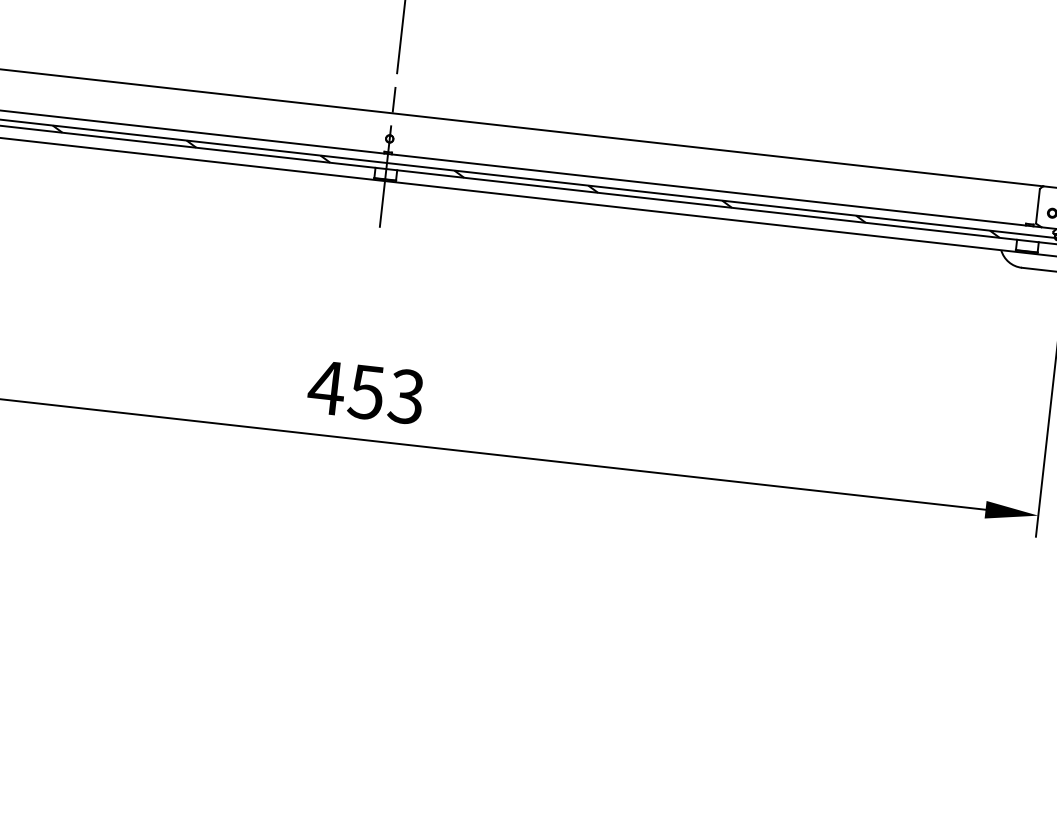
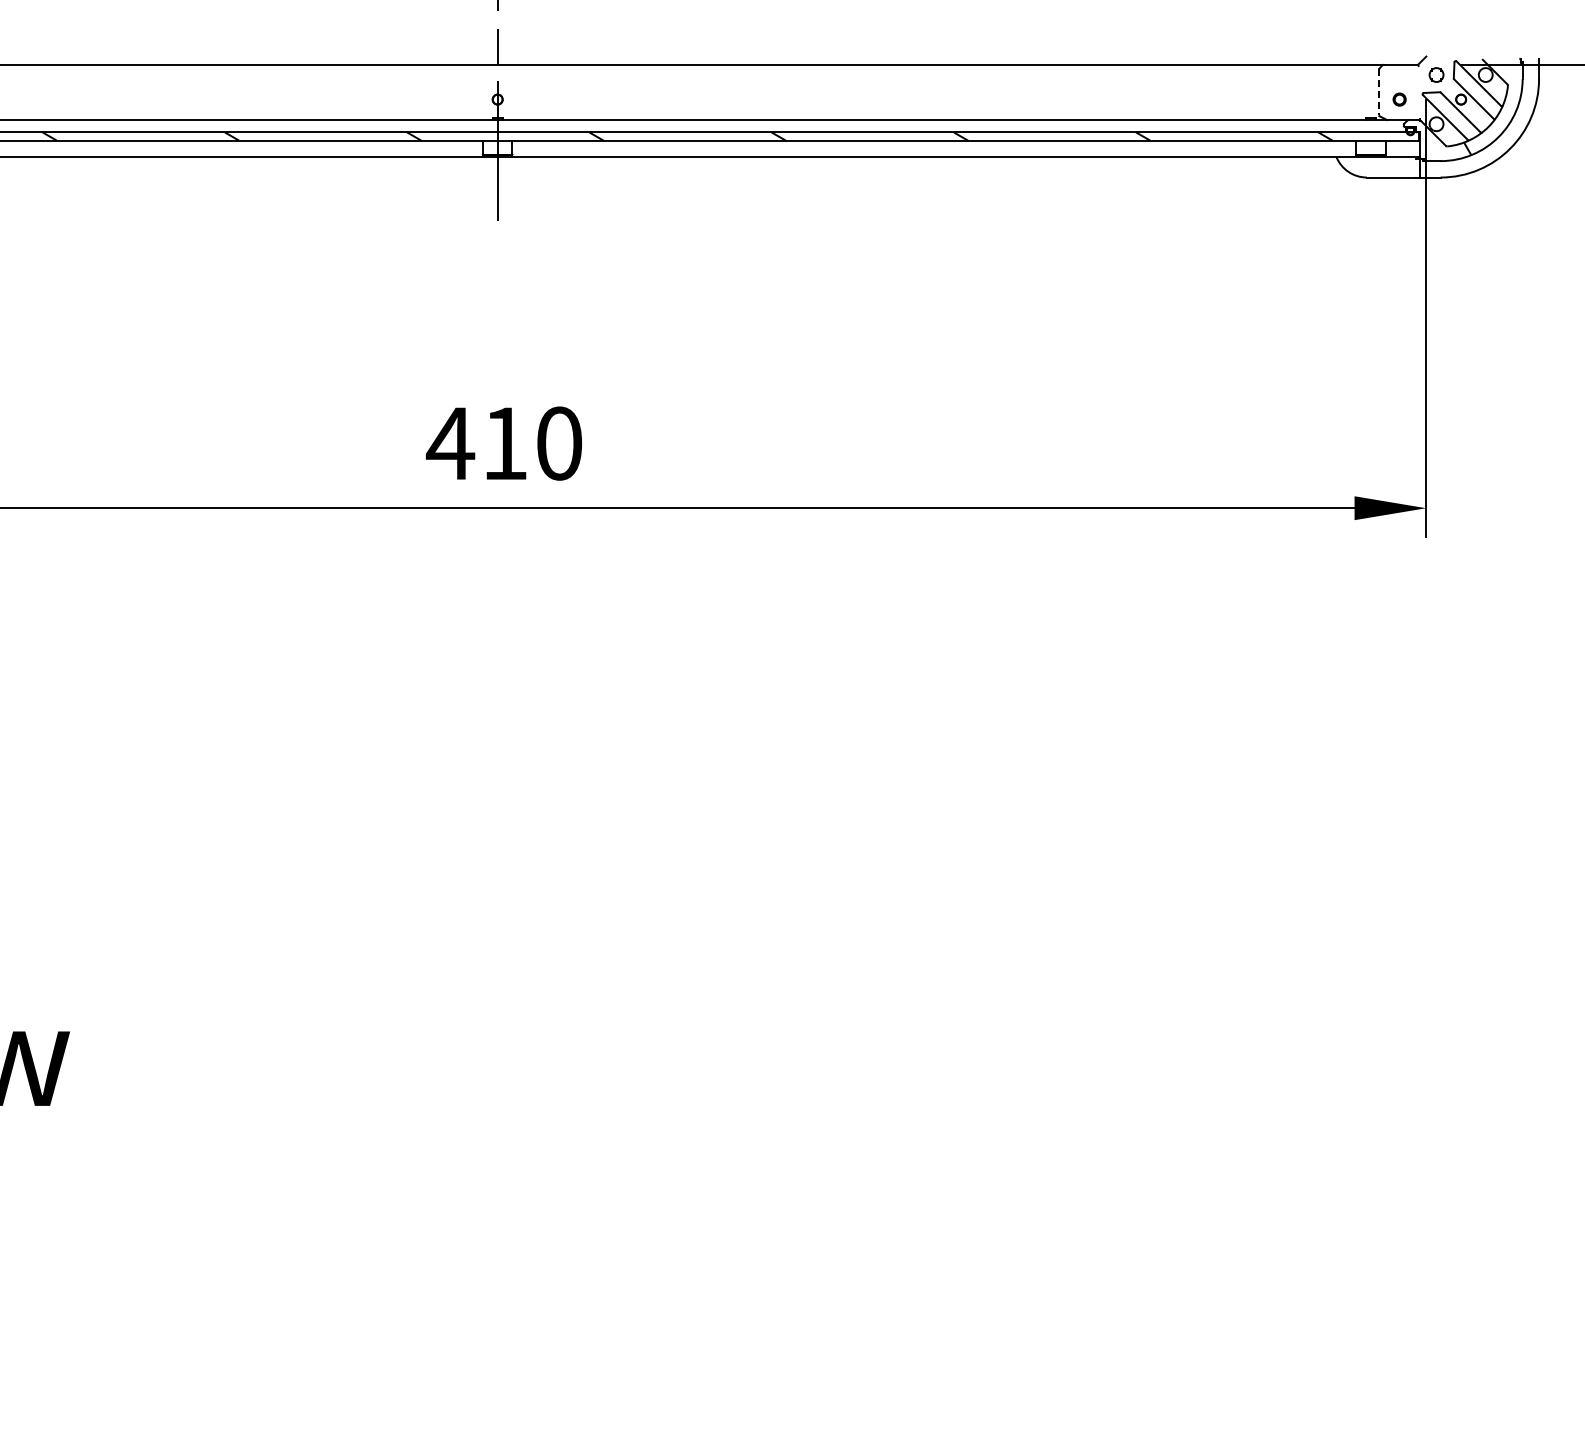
line: (1038, 206) -> (1379, 92), solid -> dashed
text: (386, 394) -> (531, 443), 453 -> 410

